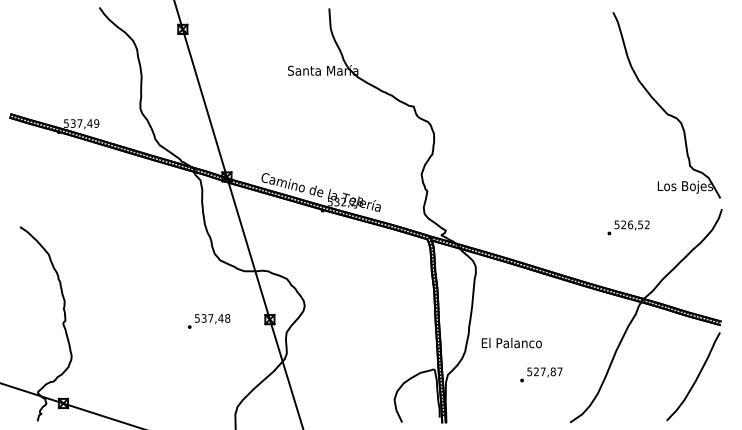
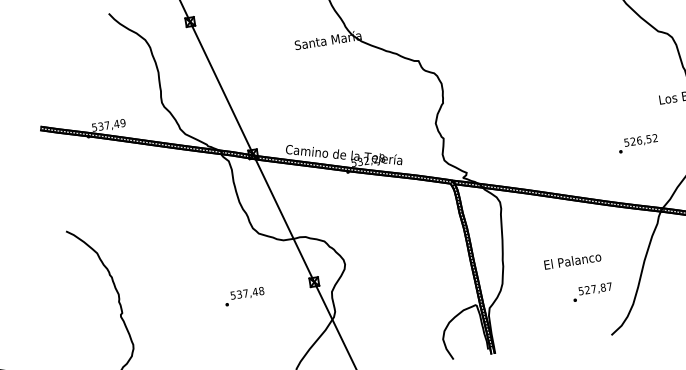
text: (209, 321) -> (244, 296), moved
text: (511, 343) -> (572, 261), moved
text: (541, 374) -> (592, 291), moved

